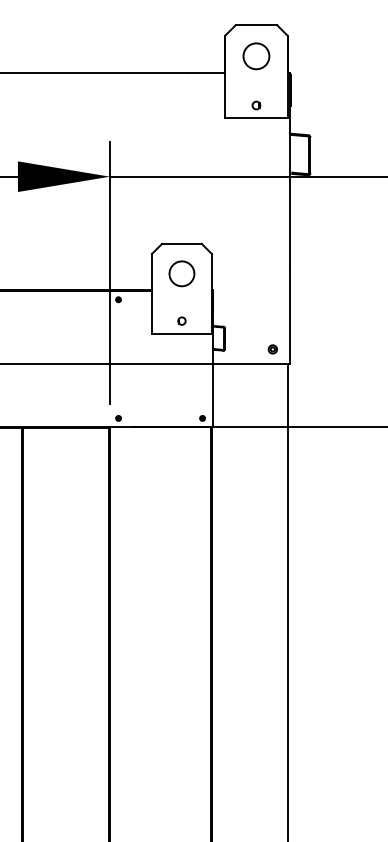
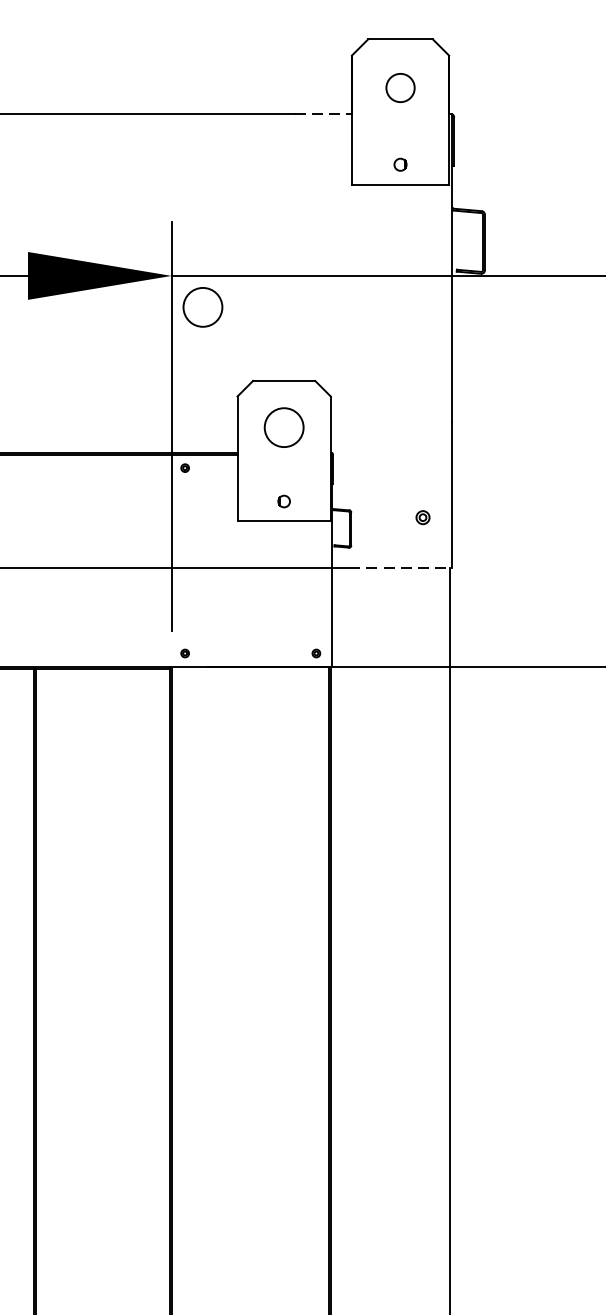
circle: (256, 56) -> (400, 88), size x0.7
line: (207, 72) -> (324, 113), solid -> dashed
circle: (129, 196) -> (202, 306), added
part: (272, 349) -> (422, 517), moved
line: (256, 364) -> (400, 569), solid -> dashed

